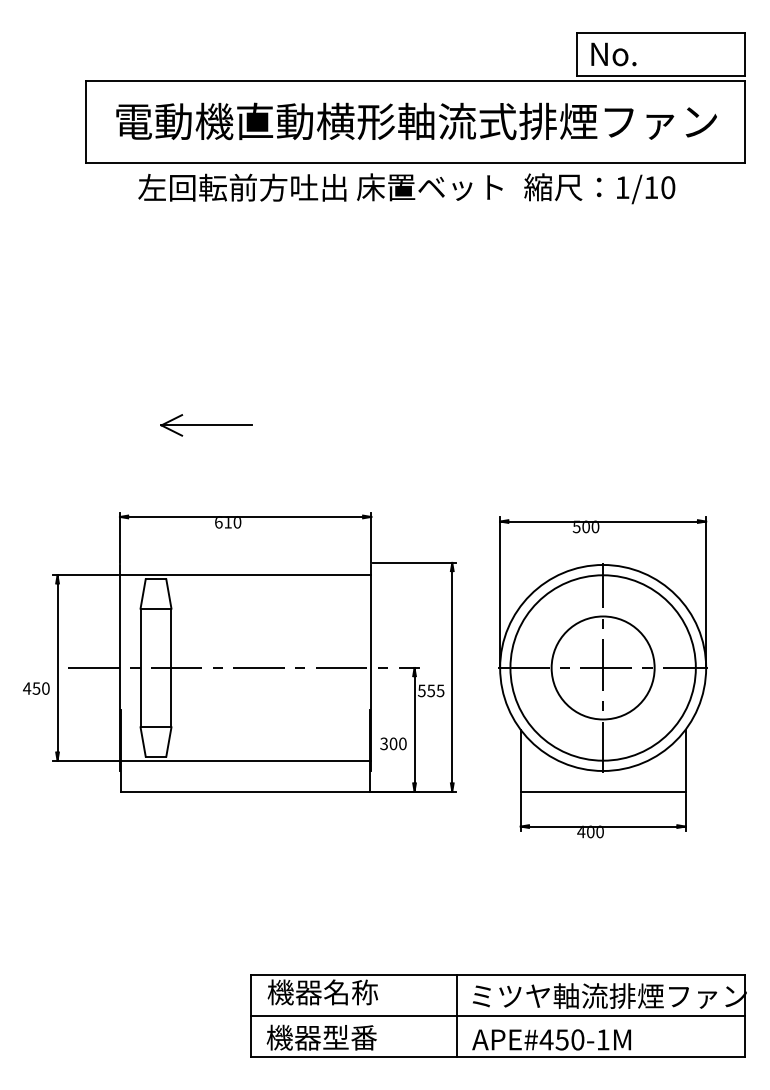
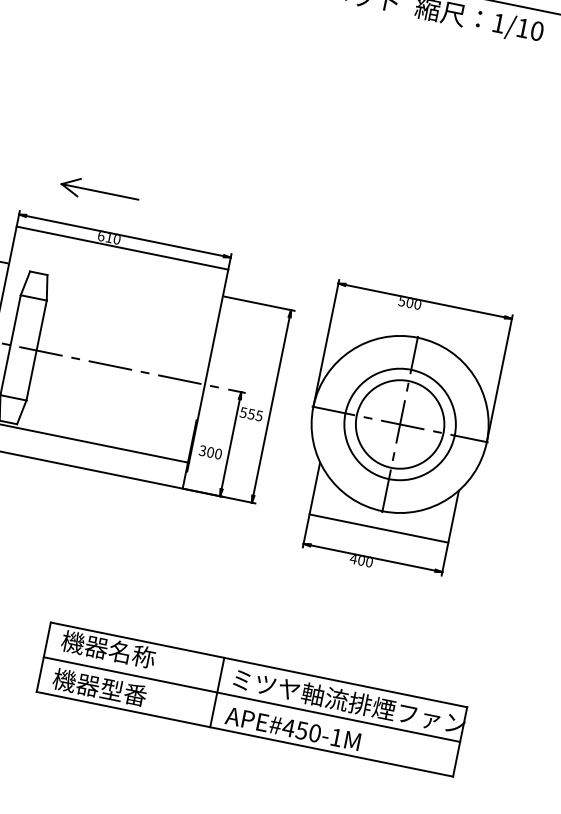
part: (206, 425) -> (99, 191), moved
line: (245, 575) -> (122, 248), moved
circle: (602, 667) -> (399, 423), size x0.7

